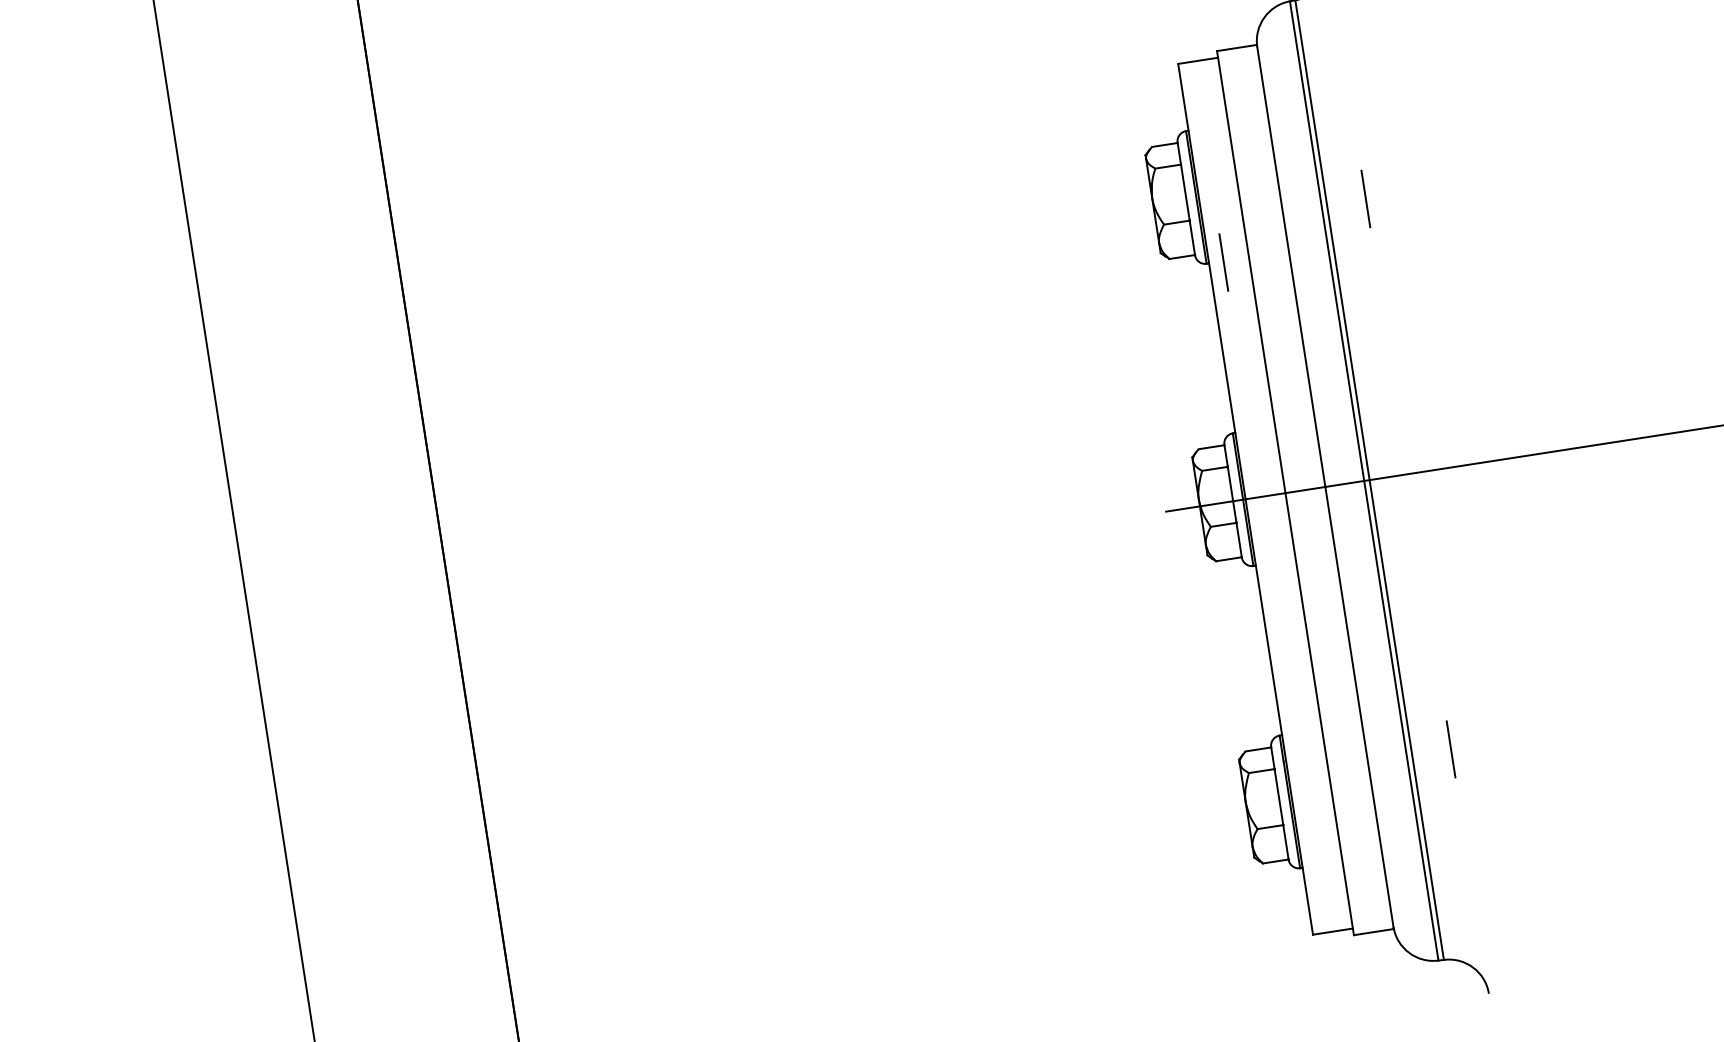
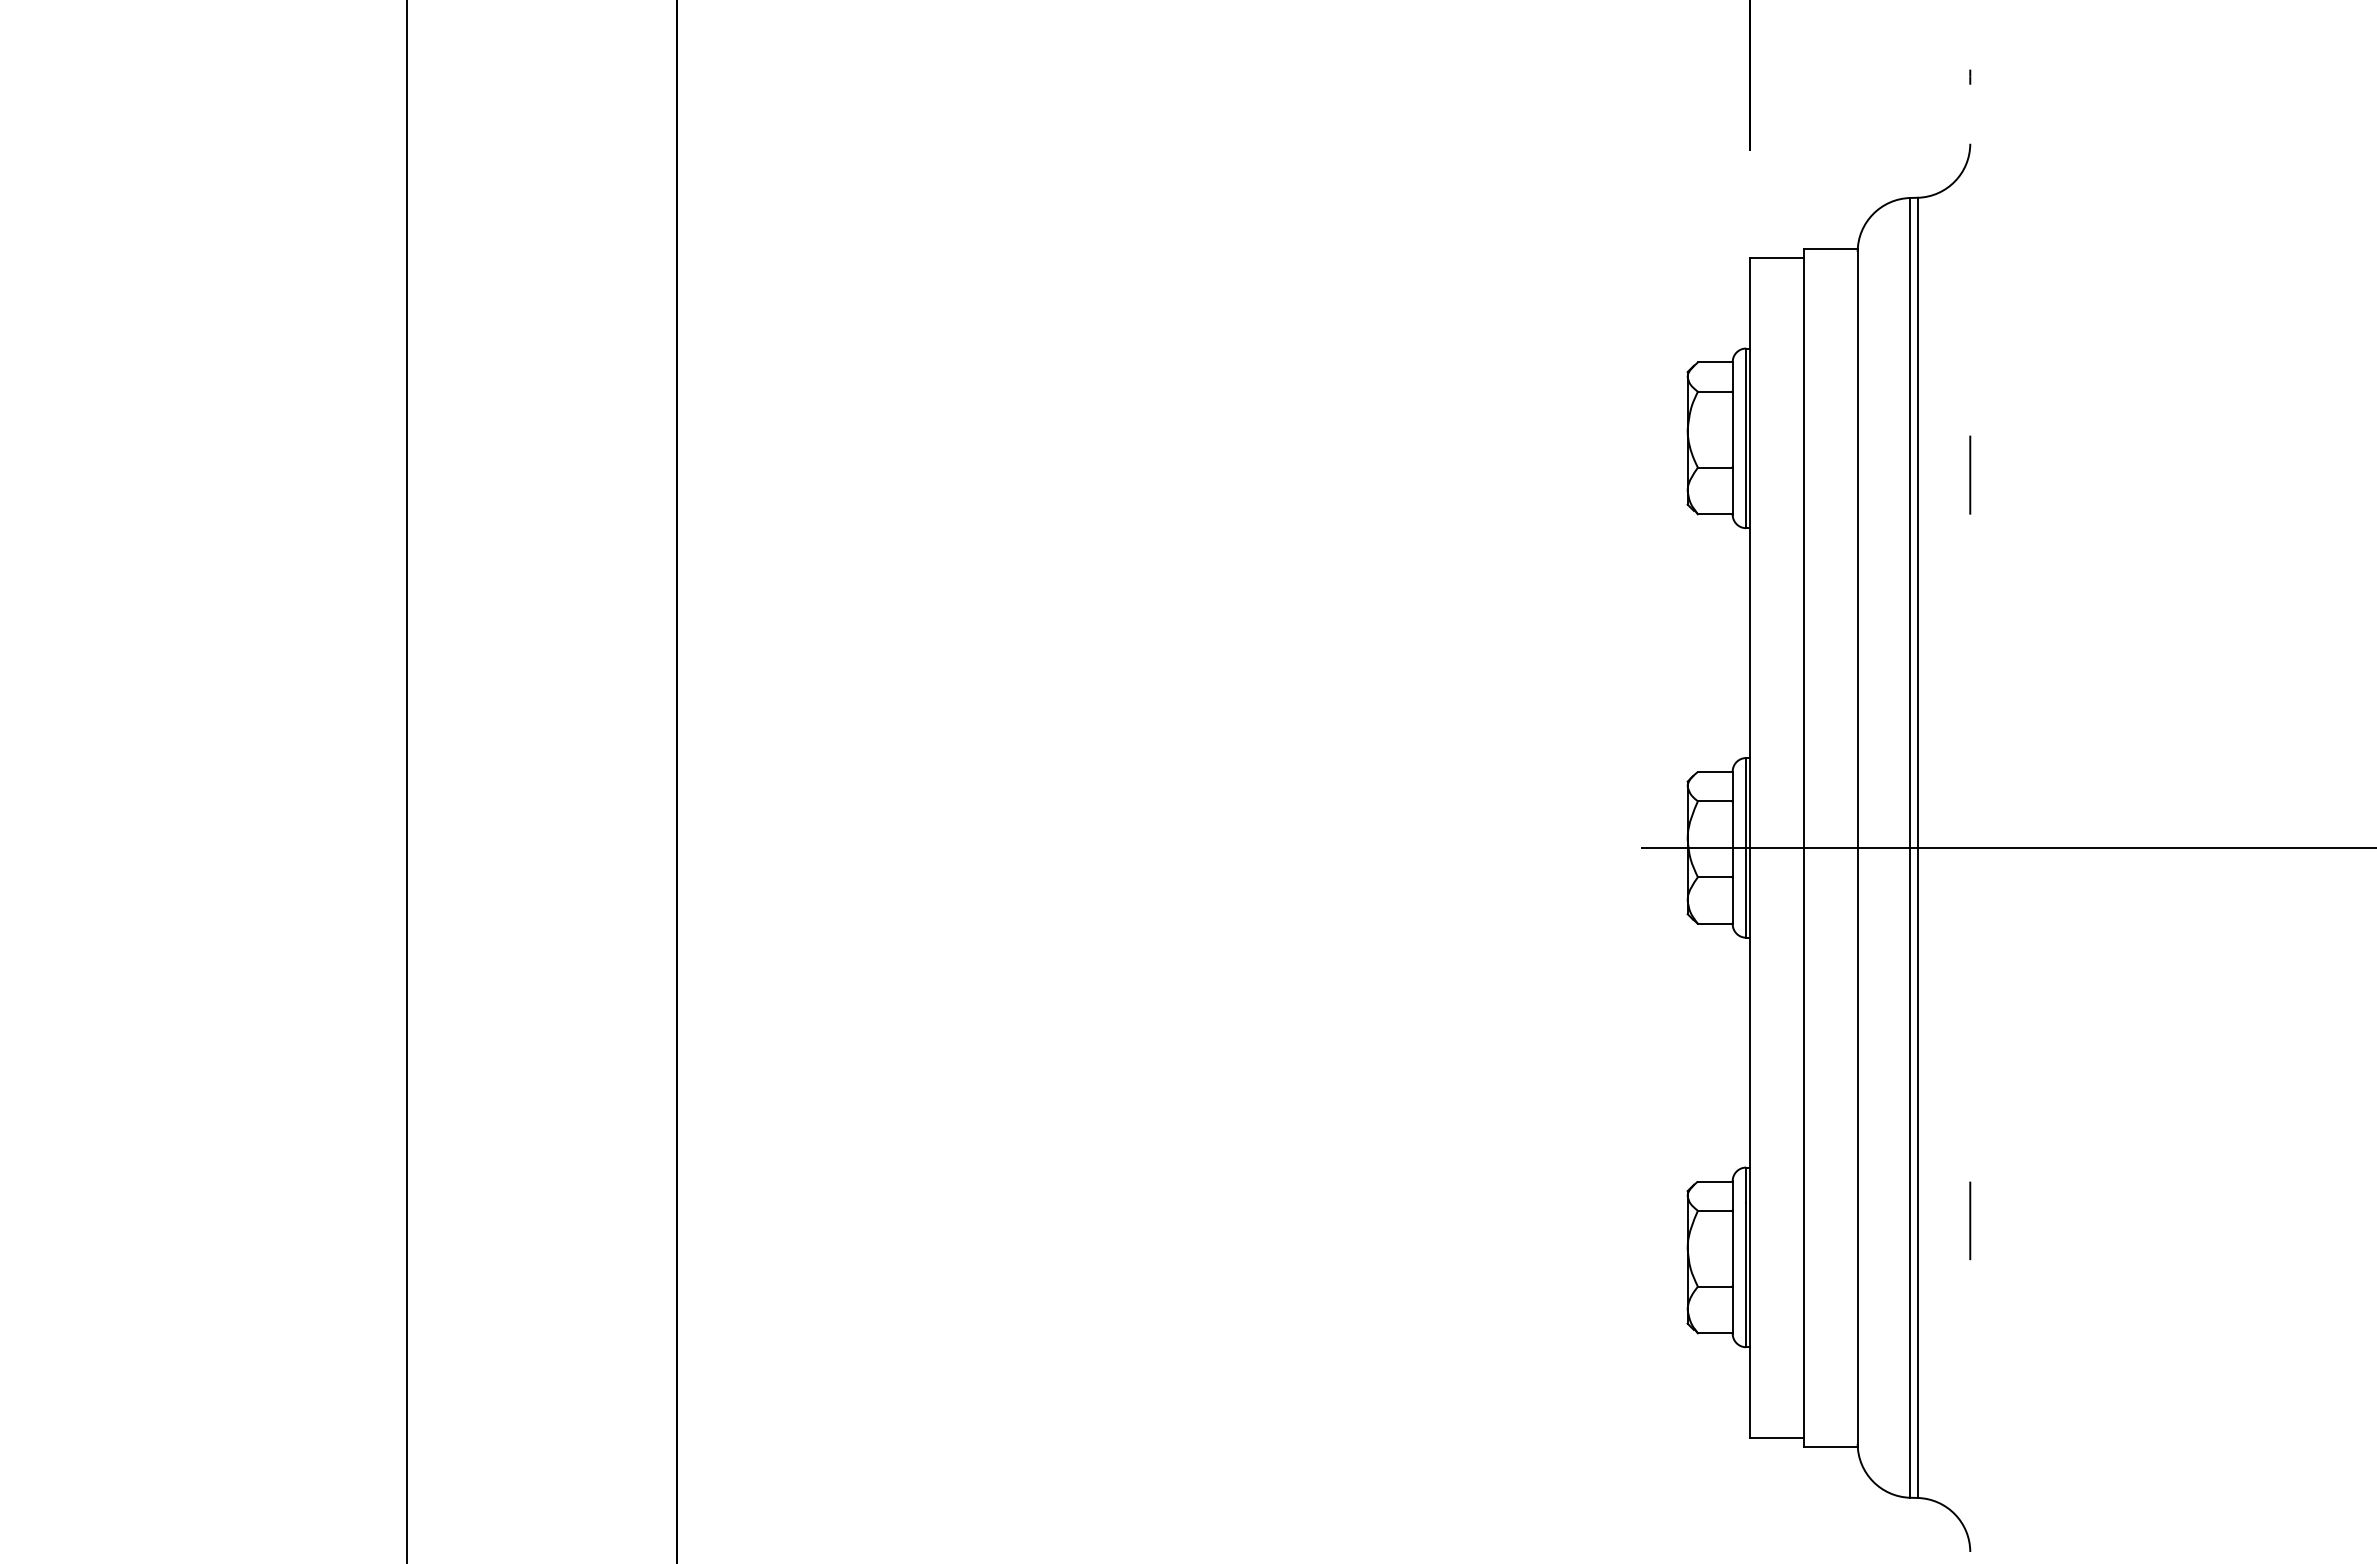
line: (1223, 262) -> (1769, 529), removed

